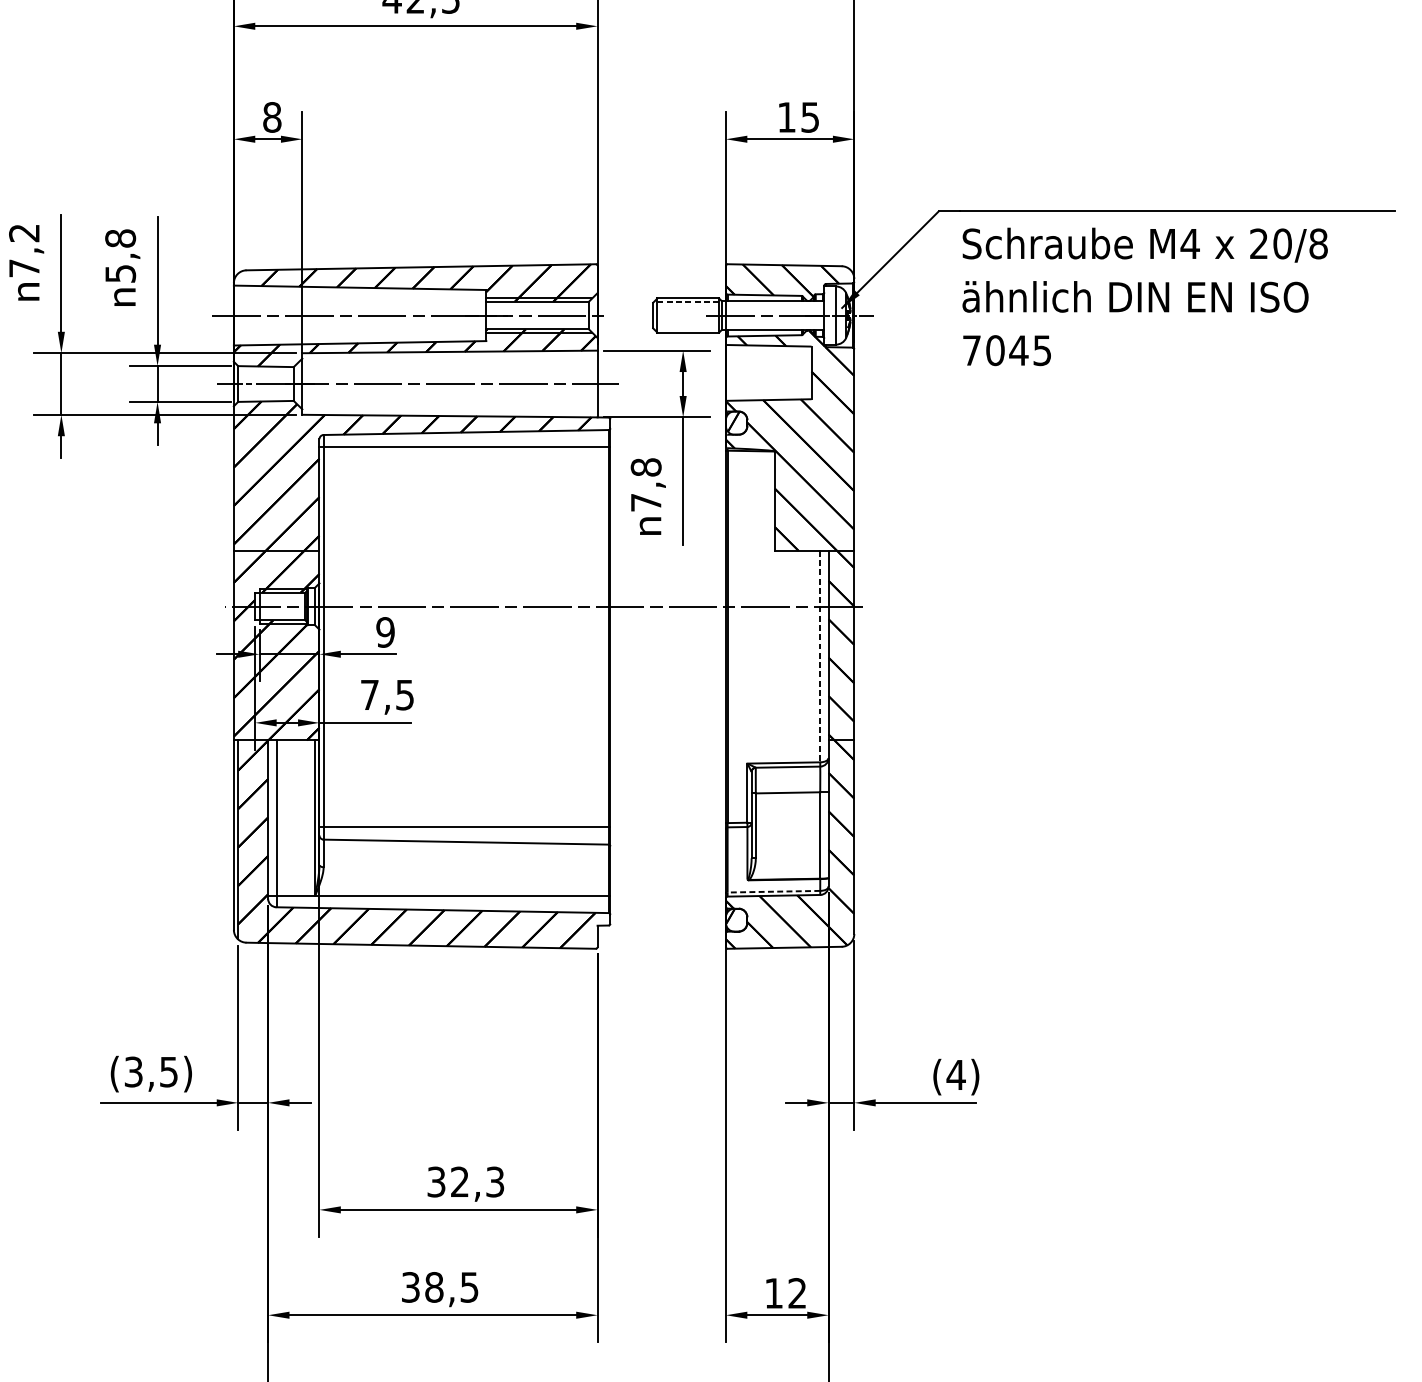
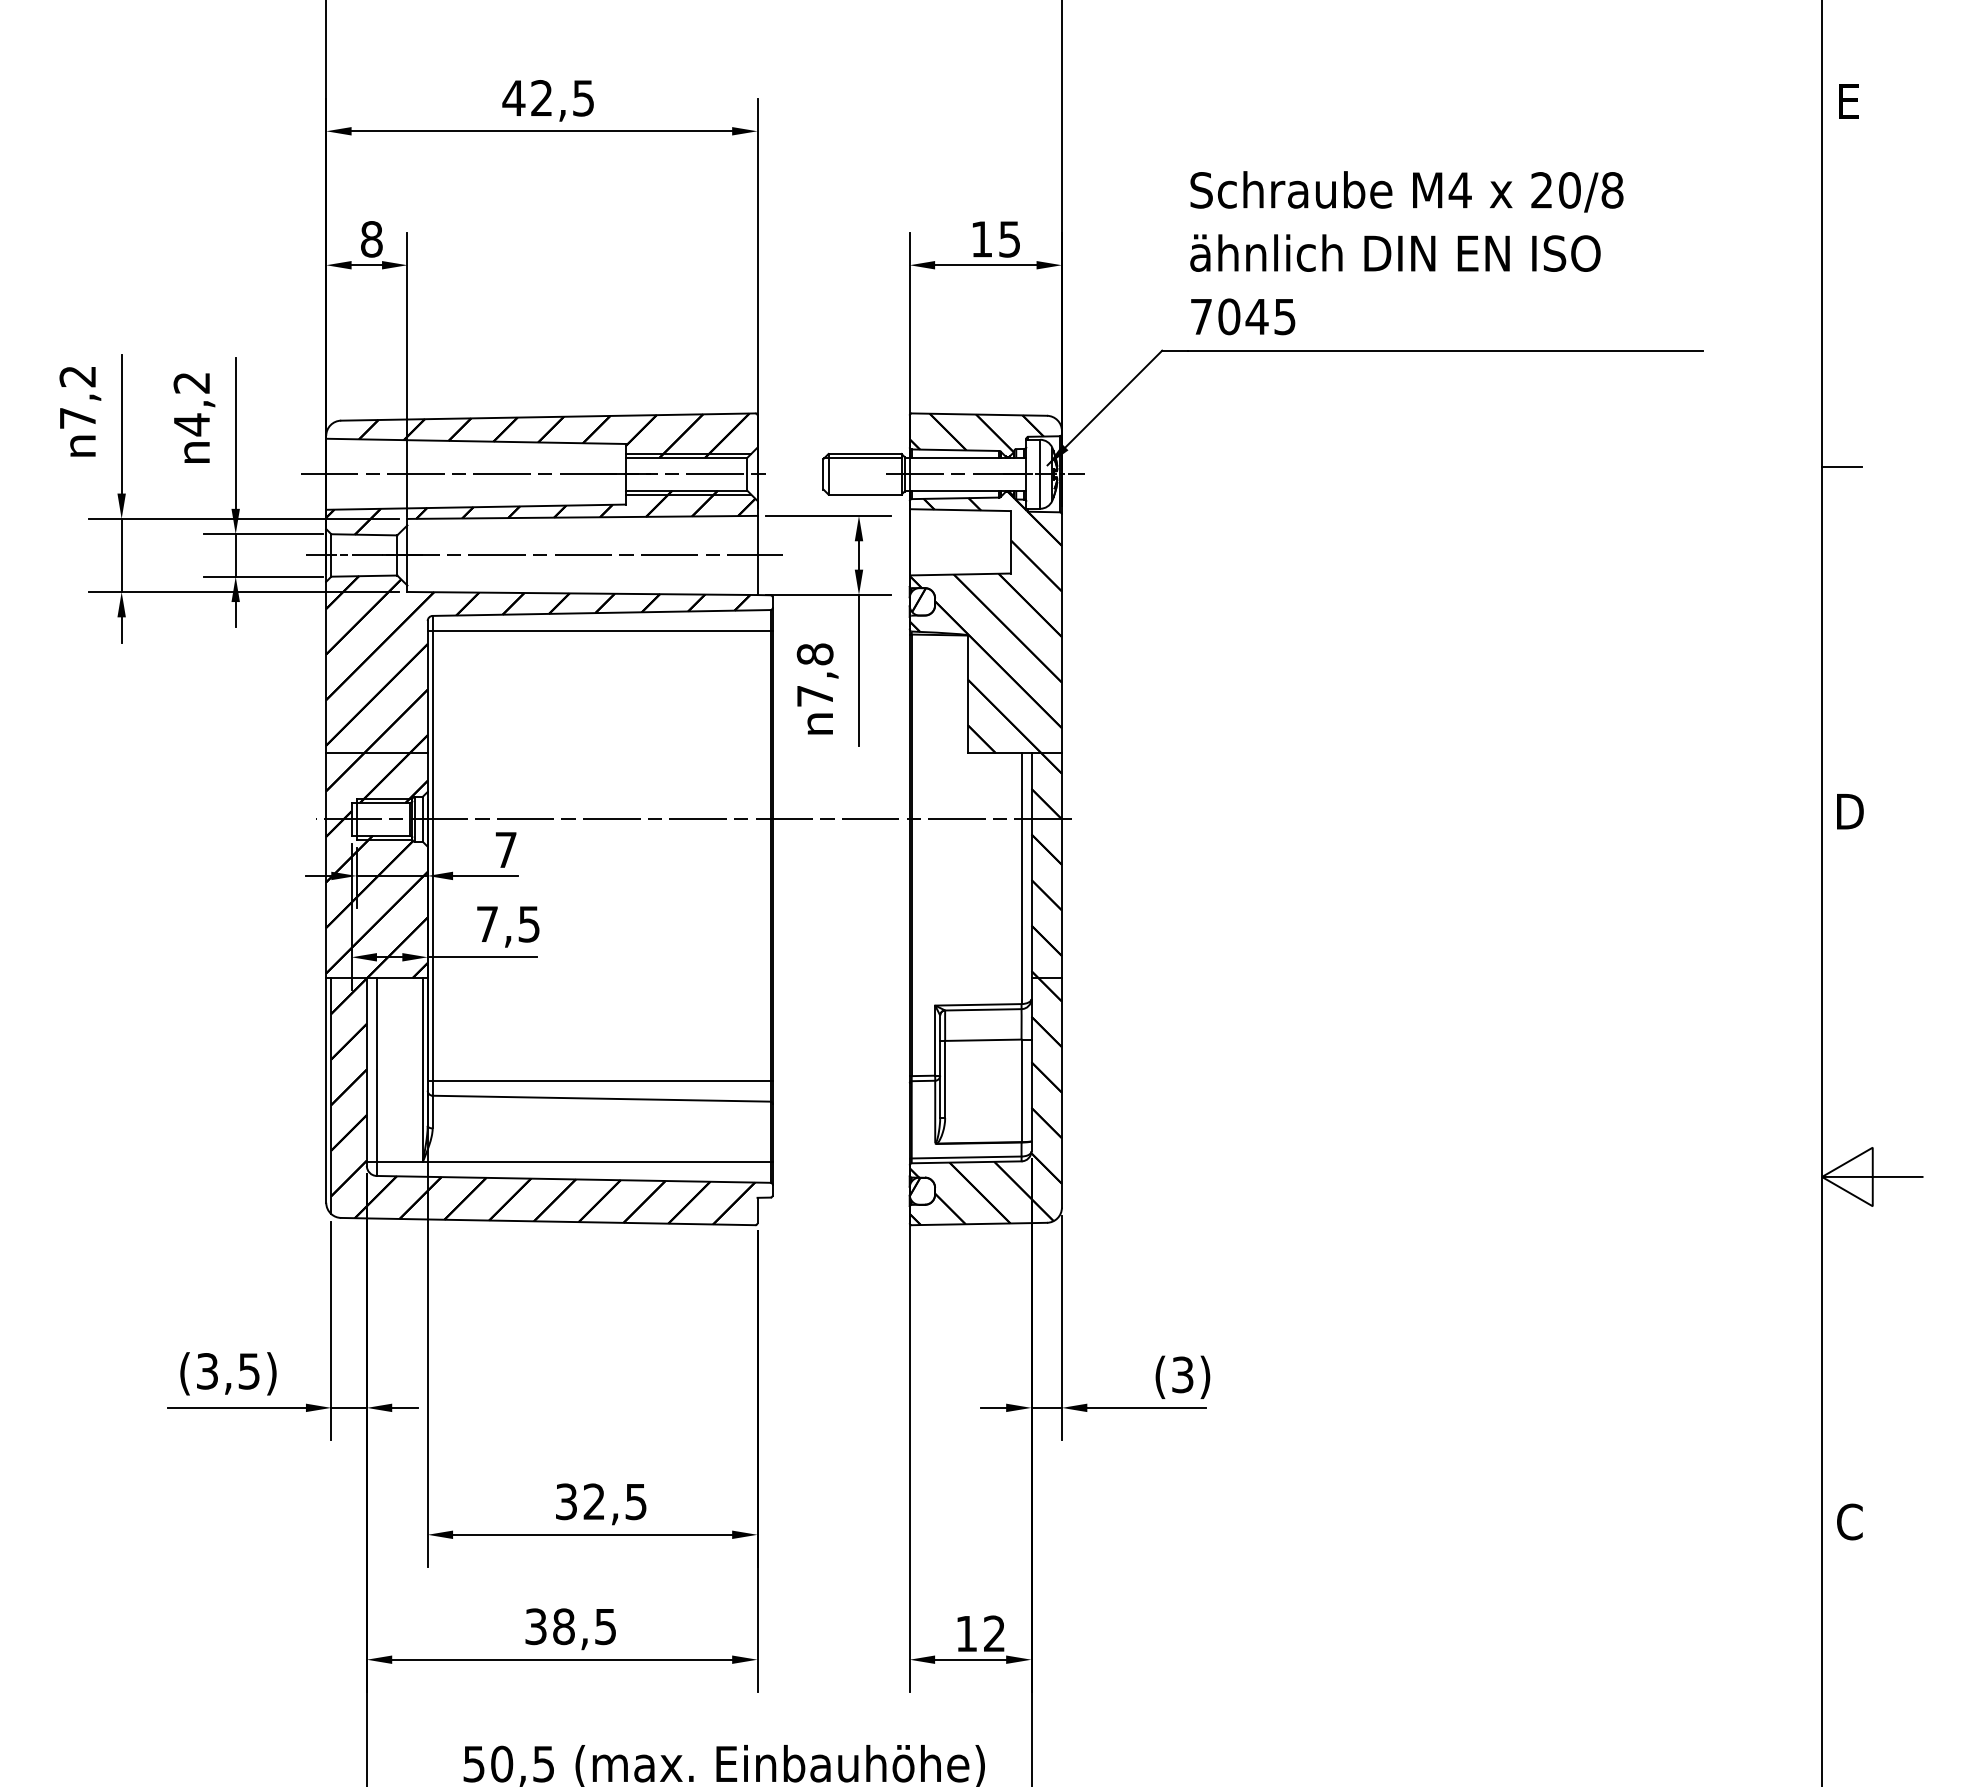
text: (120, 256) -> (191, 404), 5,8 -> 4,2
text: (1144, 297) -> (1406, 253), moved
line: (686, 302) -> (862, 458), dashed -> solid
text: (385, 631) -> (505, 849), 9 -> 7
line: (820, 657) -> (1021, 879), dashed -> solid
line: (773, 891) -> (966, 1157), dashed -> solid
text: (955, 1074) -> (1182, 1374), (4) -> (3)
text: (495, 1181) -> (636, 1501), 32,3 -> 32,5

